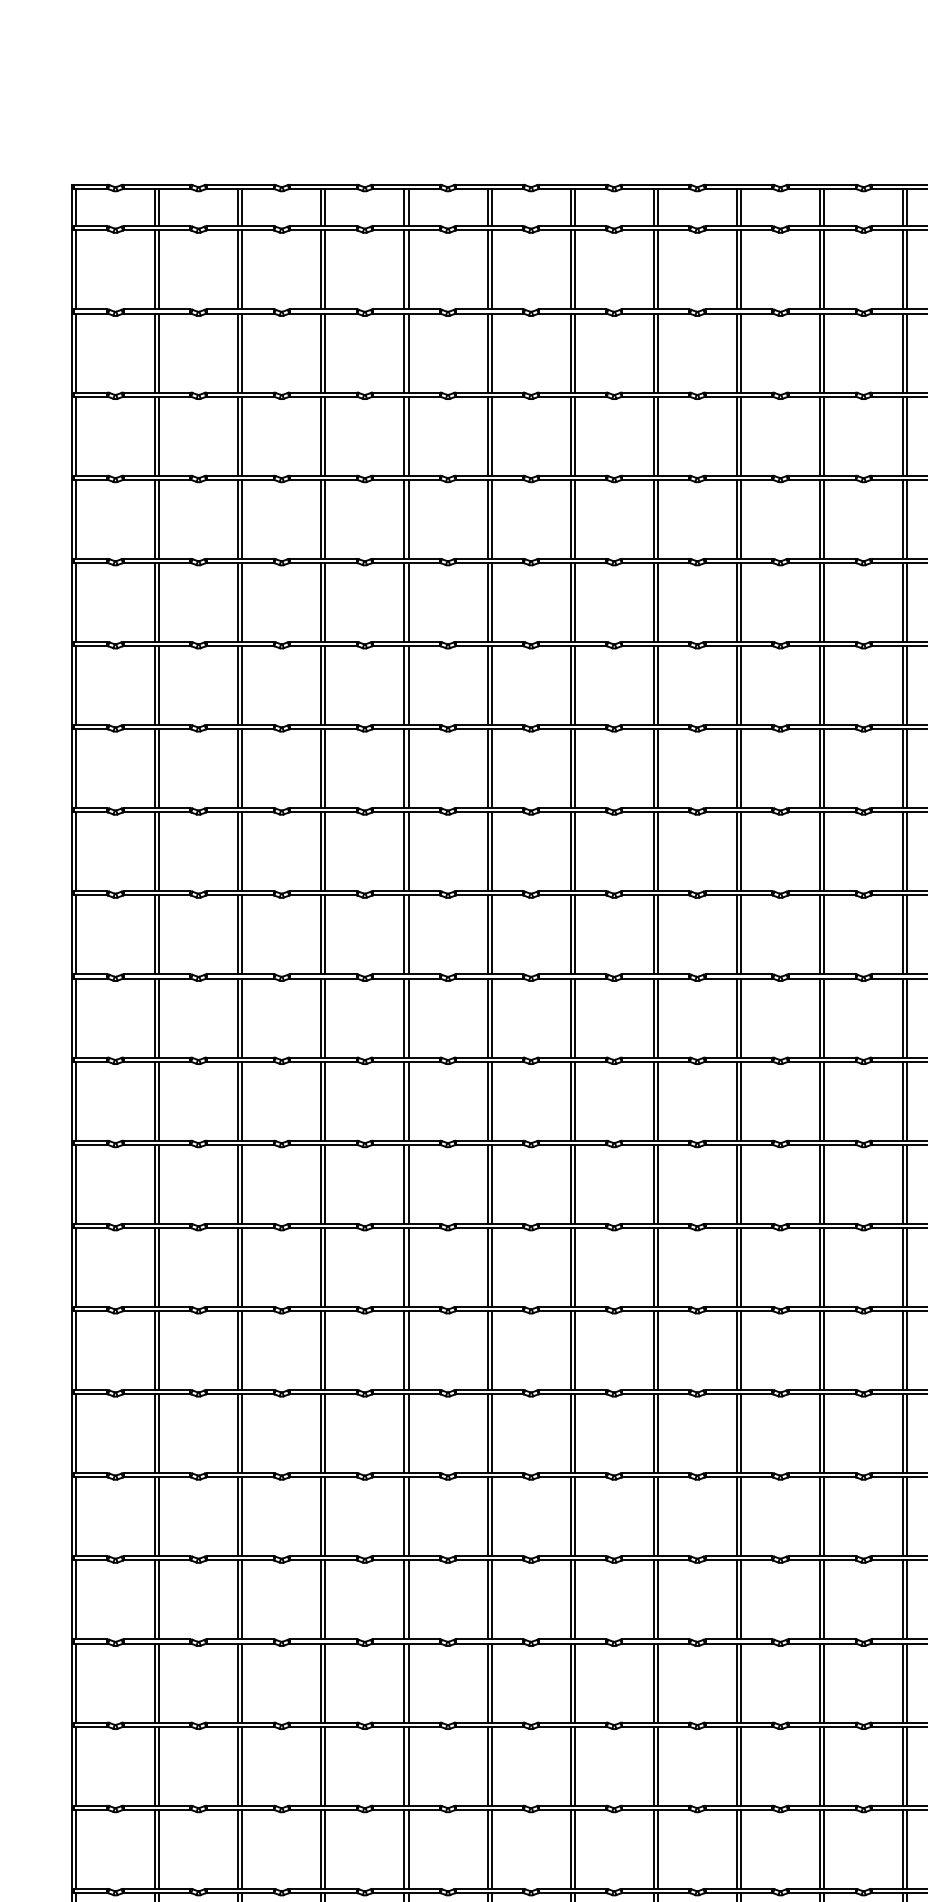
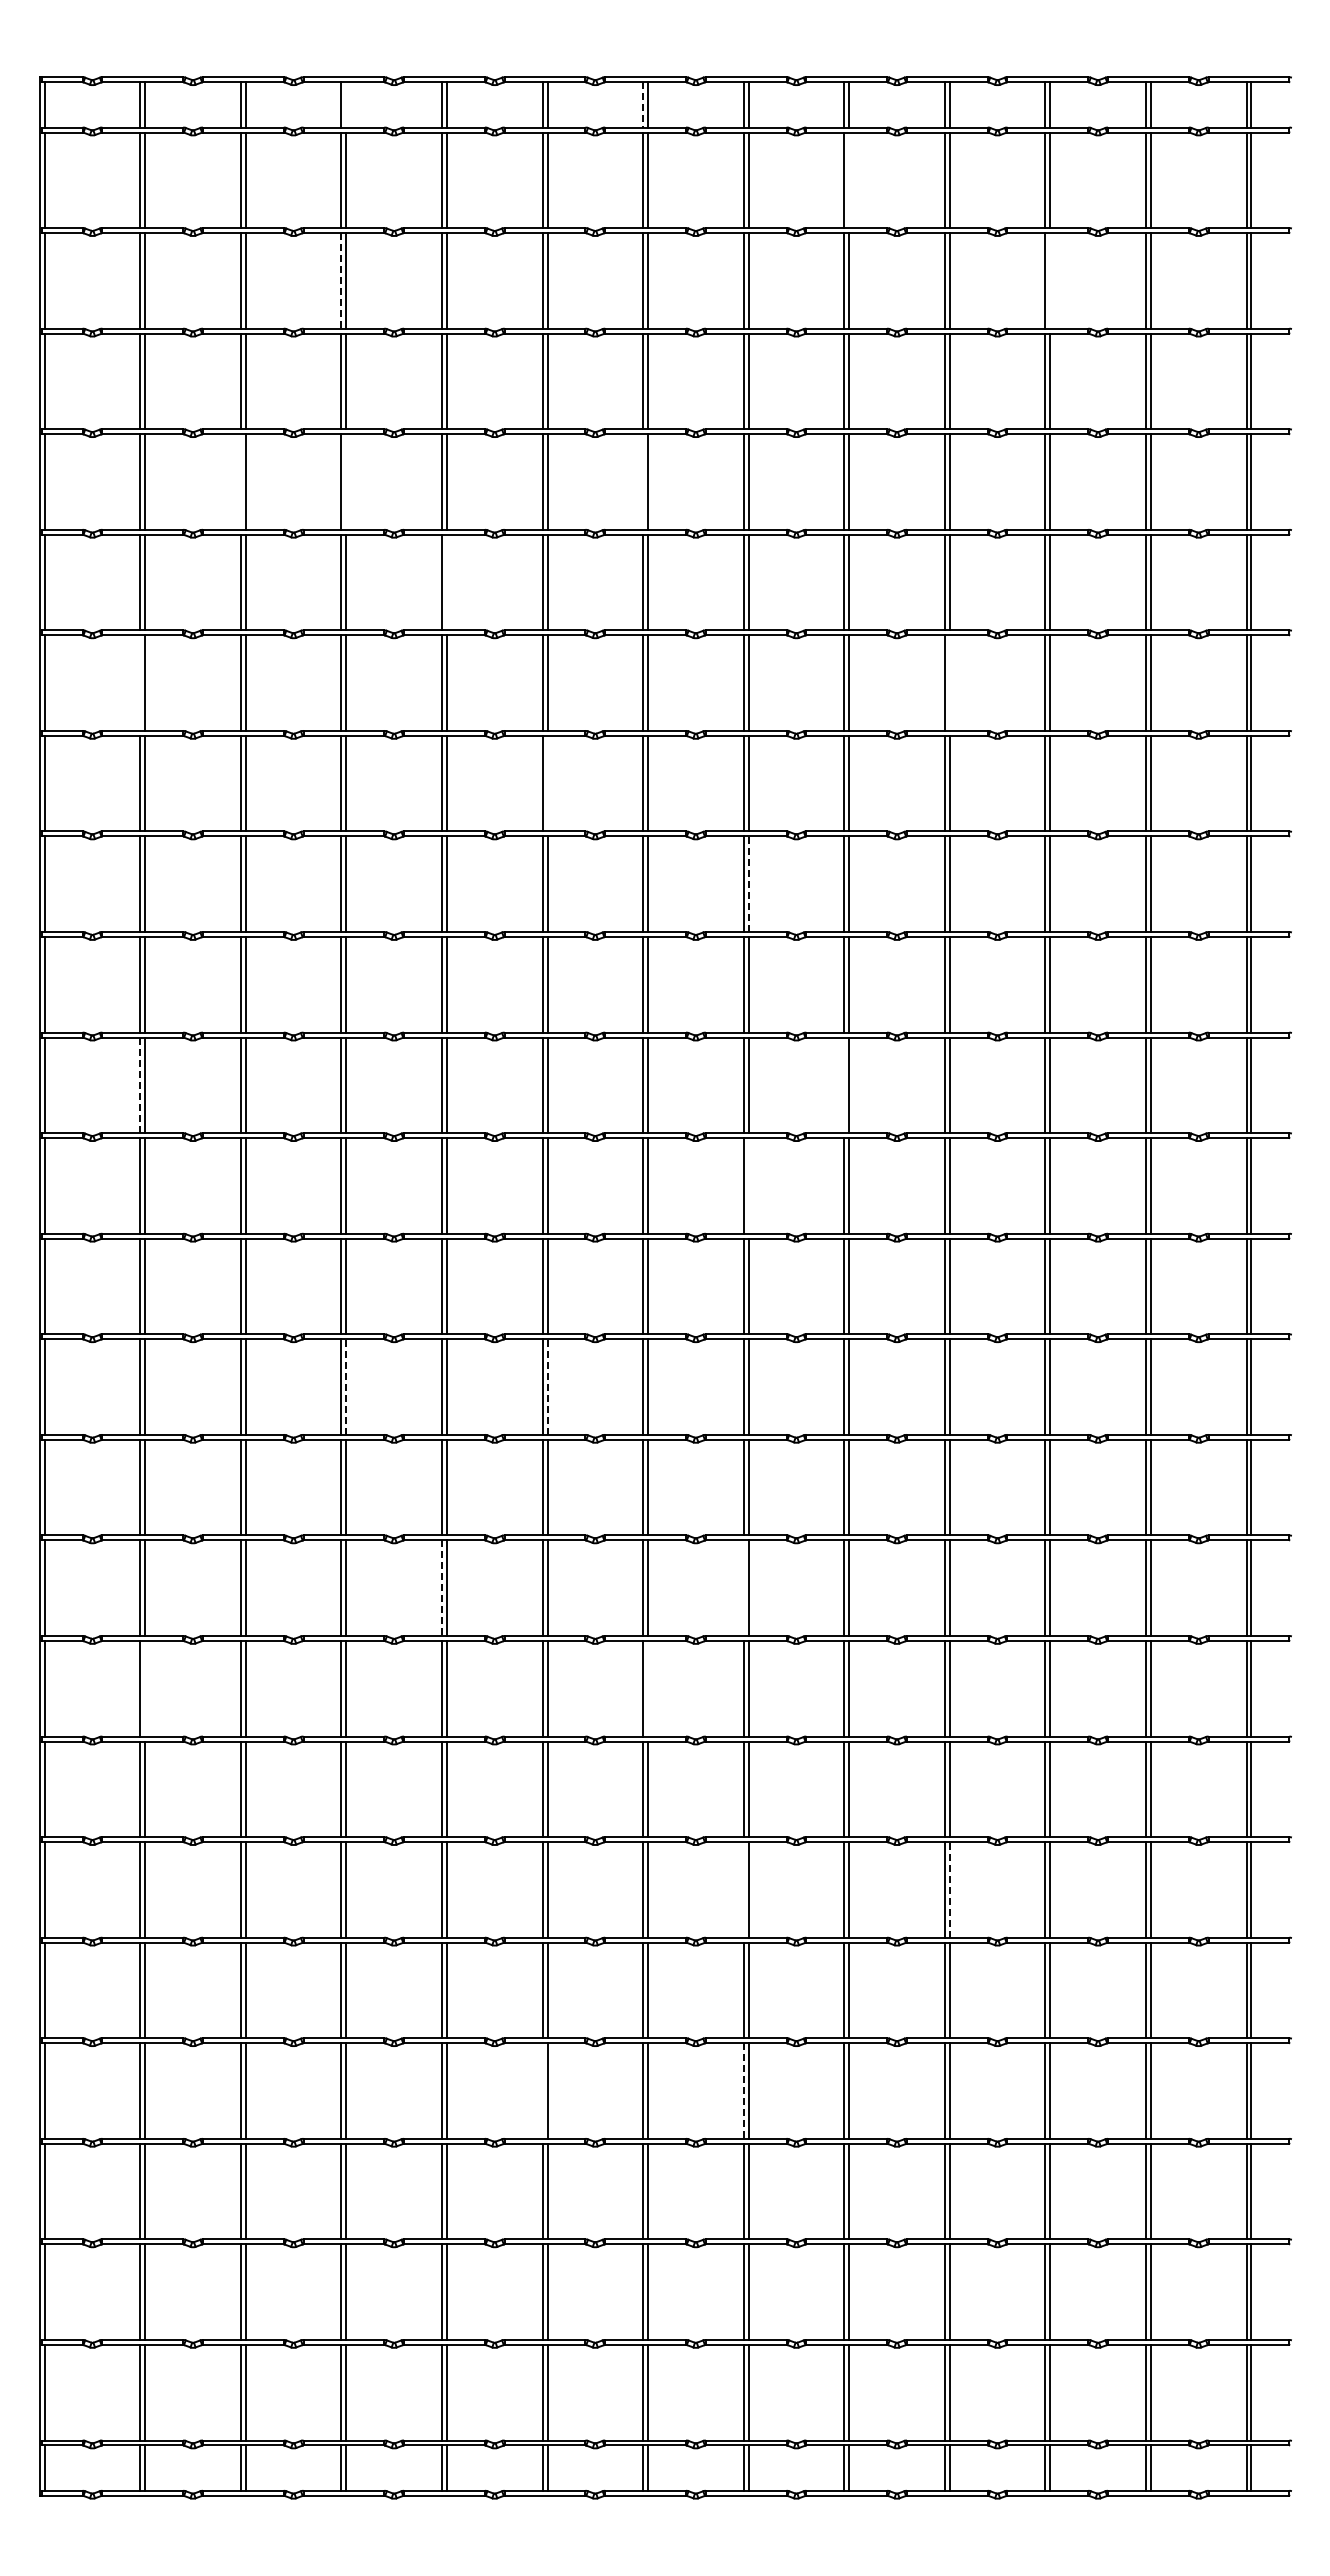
line: (325, 207) -> (346, 104), removed
line: (570, 207) -> (643, 104), solid -> dashed
line: (741, 270) -> (849, 180), removed
line: (321, 352) -> (341, 280), solid -> dashed
line: (907, 352) -> (1050, 280), removed
line: (237, 518) -> (240, 481), removed
line: (325, 518) -> (346, 481), removed
line: (570, 518) -> (643, 481), removed
line: (408, 602) -> (446, 582), removed
line: (155, 685) -> (140, 682), removed
line: (823, 685) -> (949, 682), removed
line: (491, 768) -> (547, 783), removed
line: (657, 852) -> (748, 884), solid -> dashed
line: (155, 1018) -> (140, 1085), solid -> dashed
line: (737, 1018) -> (844, 1085), removed
line: (657, 1100) -> (748, 1185), removed
line: (325, 1267) -> (346, 1387), solid -> dashed
line: (491, 1267) -> (547, 1387), solid -> dashed
line: (404, 1433) -> (442, 1588), solid -> dashed
line: (653, 1433) -> (743, 1588), removed
line: (159, 1516) -> (145, 1688), removed
line: (575, 1516) -> (648, 1688), removed
line: (653, 1682) -> (743, 1889), removed
line: (823, 1682) -> (949, 1889), solid -> dashed
line: (487, 1848) -> (542, 2090), removed
line: (653, 1849) -> (743, 2091), solid -> dashed

